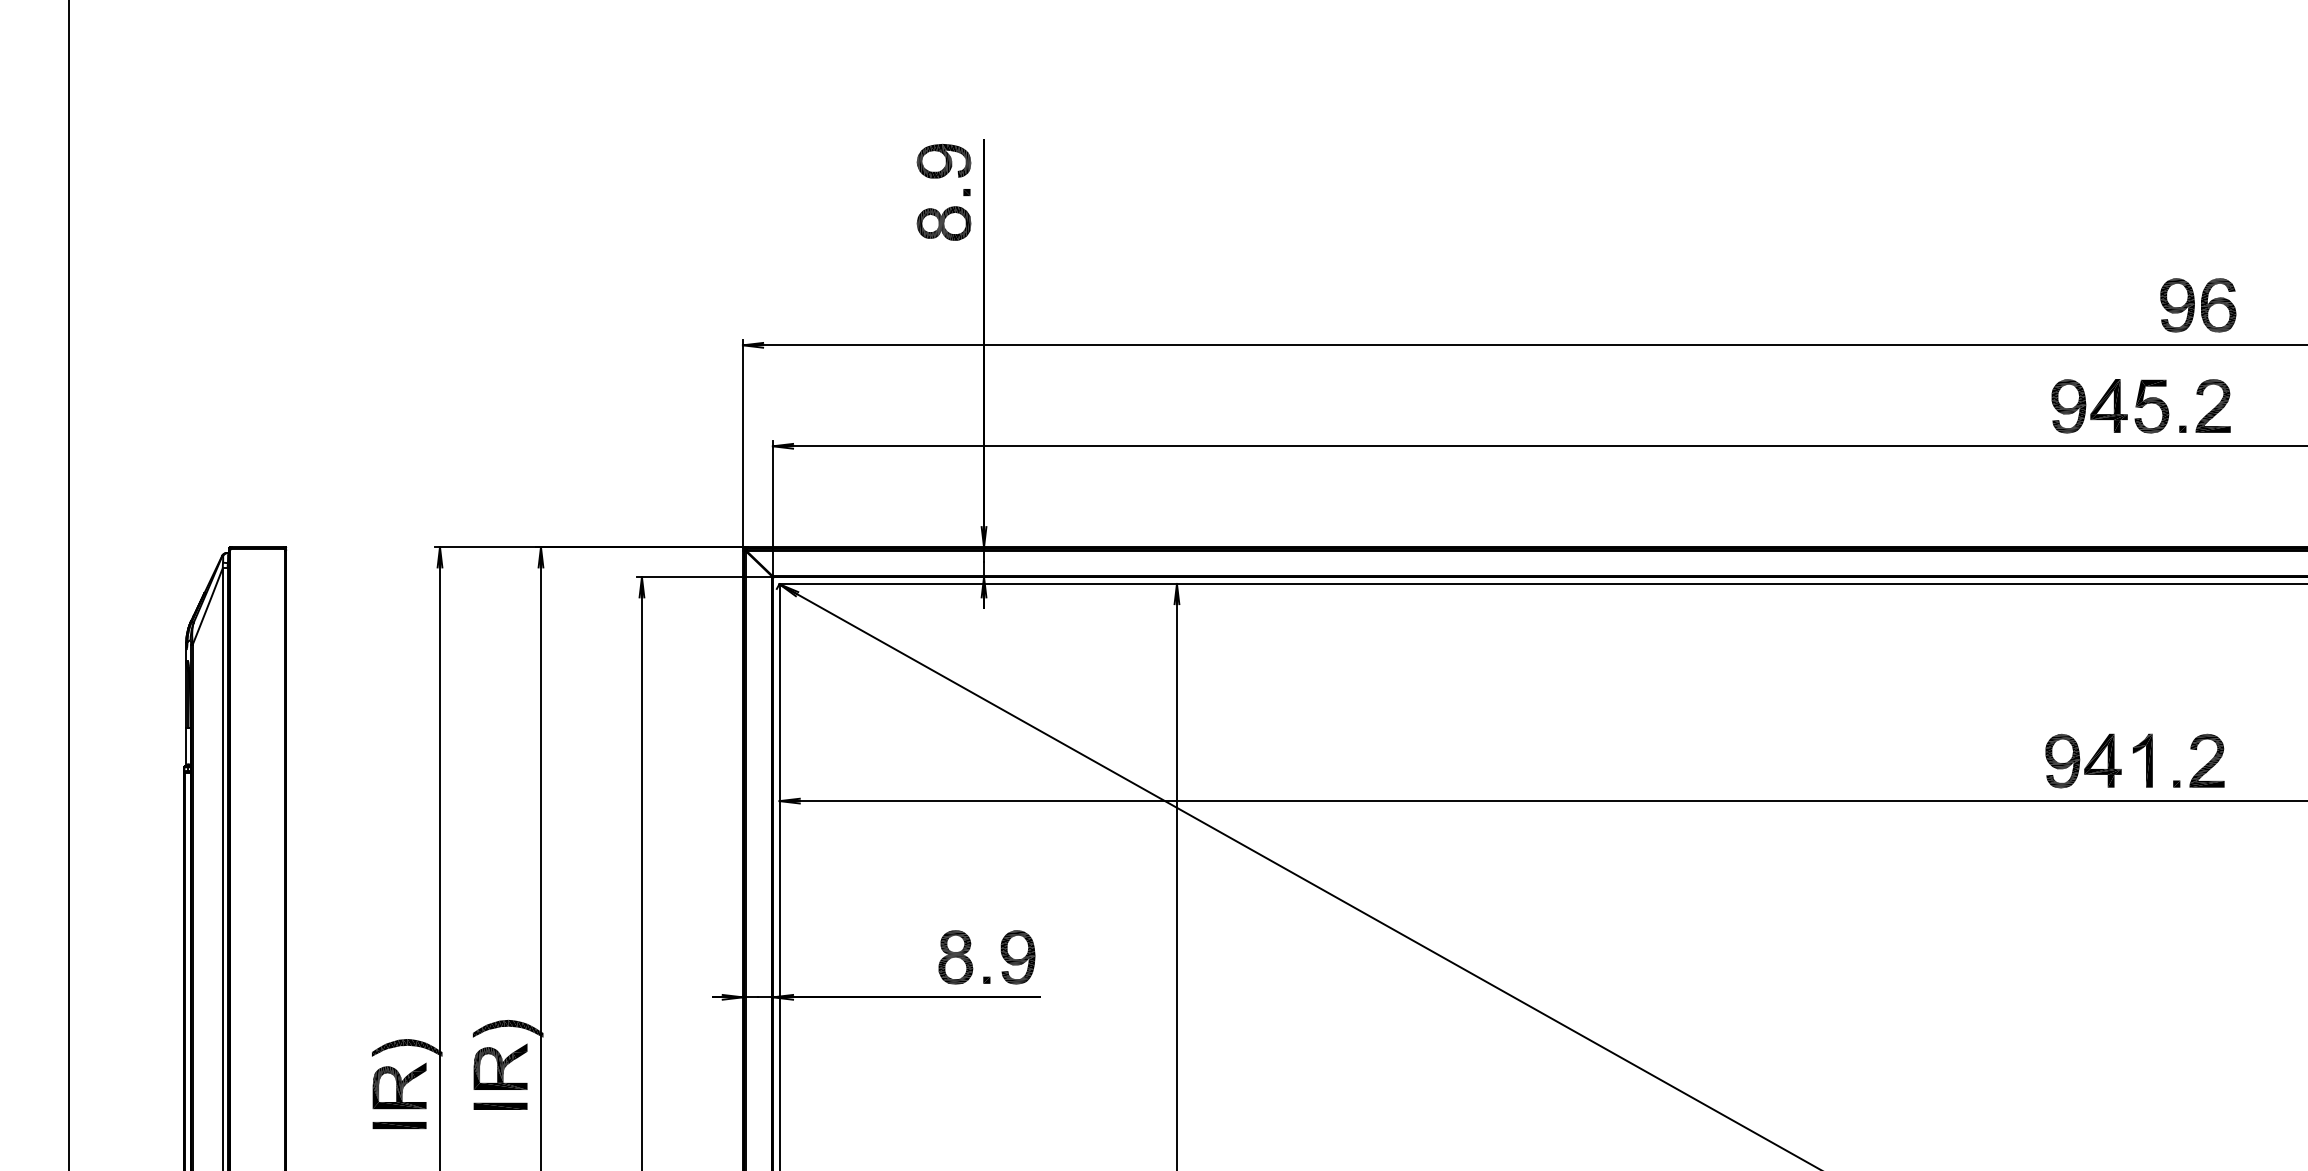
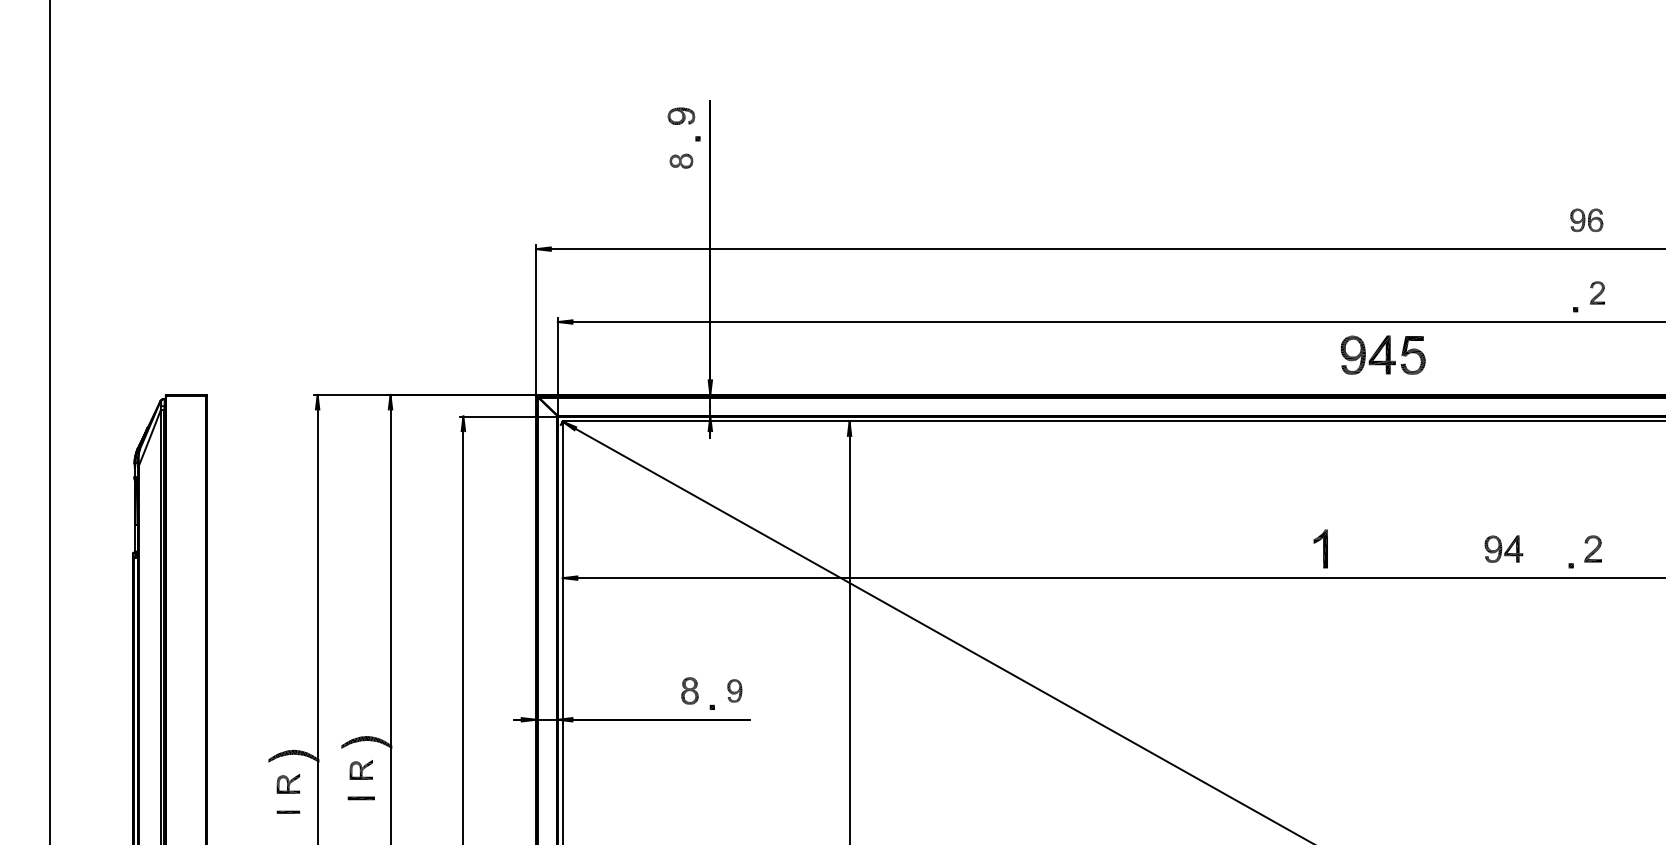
part: (943, 160) -> (681, 115), size x0.7
part: (943, 223) -> (681, 161), size x0.6
part: (2198, 305) -> (1586, 220), size x0.6
part: (2212, 405) -> (1597, 292), size x0.6
part: (2110, 406) -> (1383, 355), moved
part: (2083, 760) -> (1503, 548), size x0.7
part: (2142, 760) -> (1320, 548), moved
part: (2206, 760) -> (1592, 548), size x0.7
part: (955, 957) -> (689, 691), size x0.7
part: (1017, 957) -> (734, 691), size x0.6
part: (500, 1066) -> (361, 769), size x0.6
part: (399, 1085) -> (288, 783), size x0.6
part: (500, 1105) -> (361, 797), size x0.7
part: (399, 1125) -> (288, 812), size x0.6

